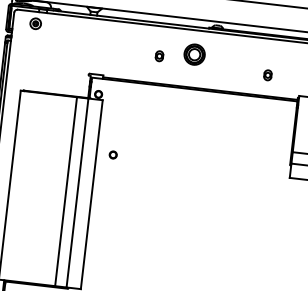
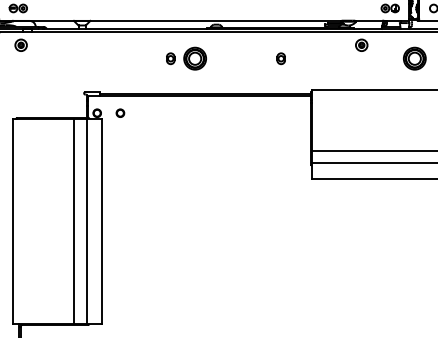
part: (159, 55) -> (170, 58), moved
part: (267, 75) -> (280, 58), moved
part: (113, 154) -> (120, 112), moved

